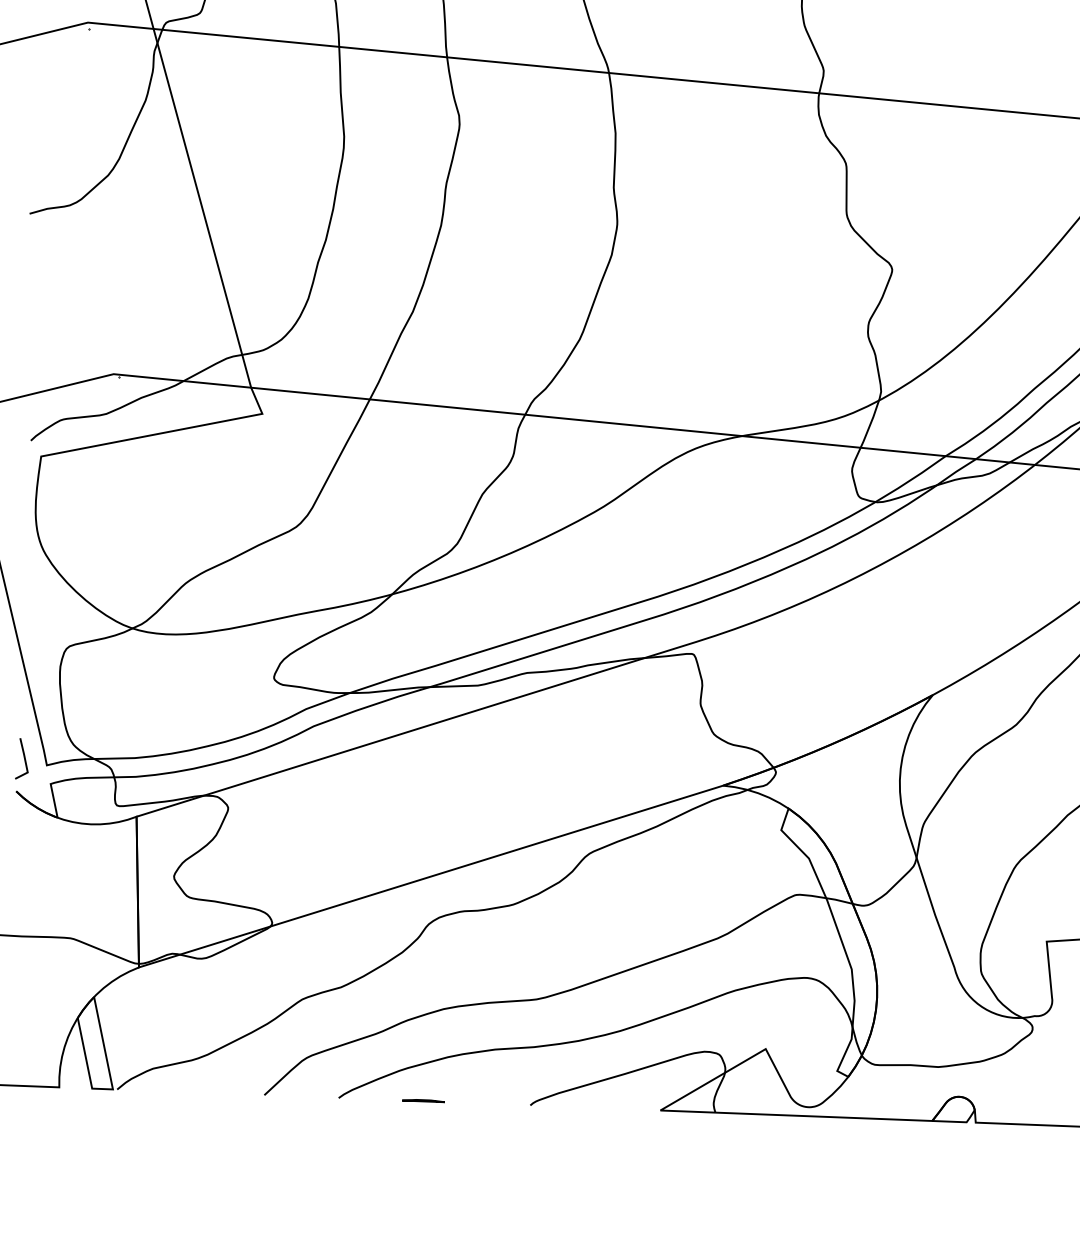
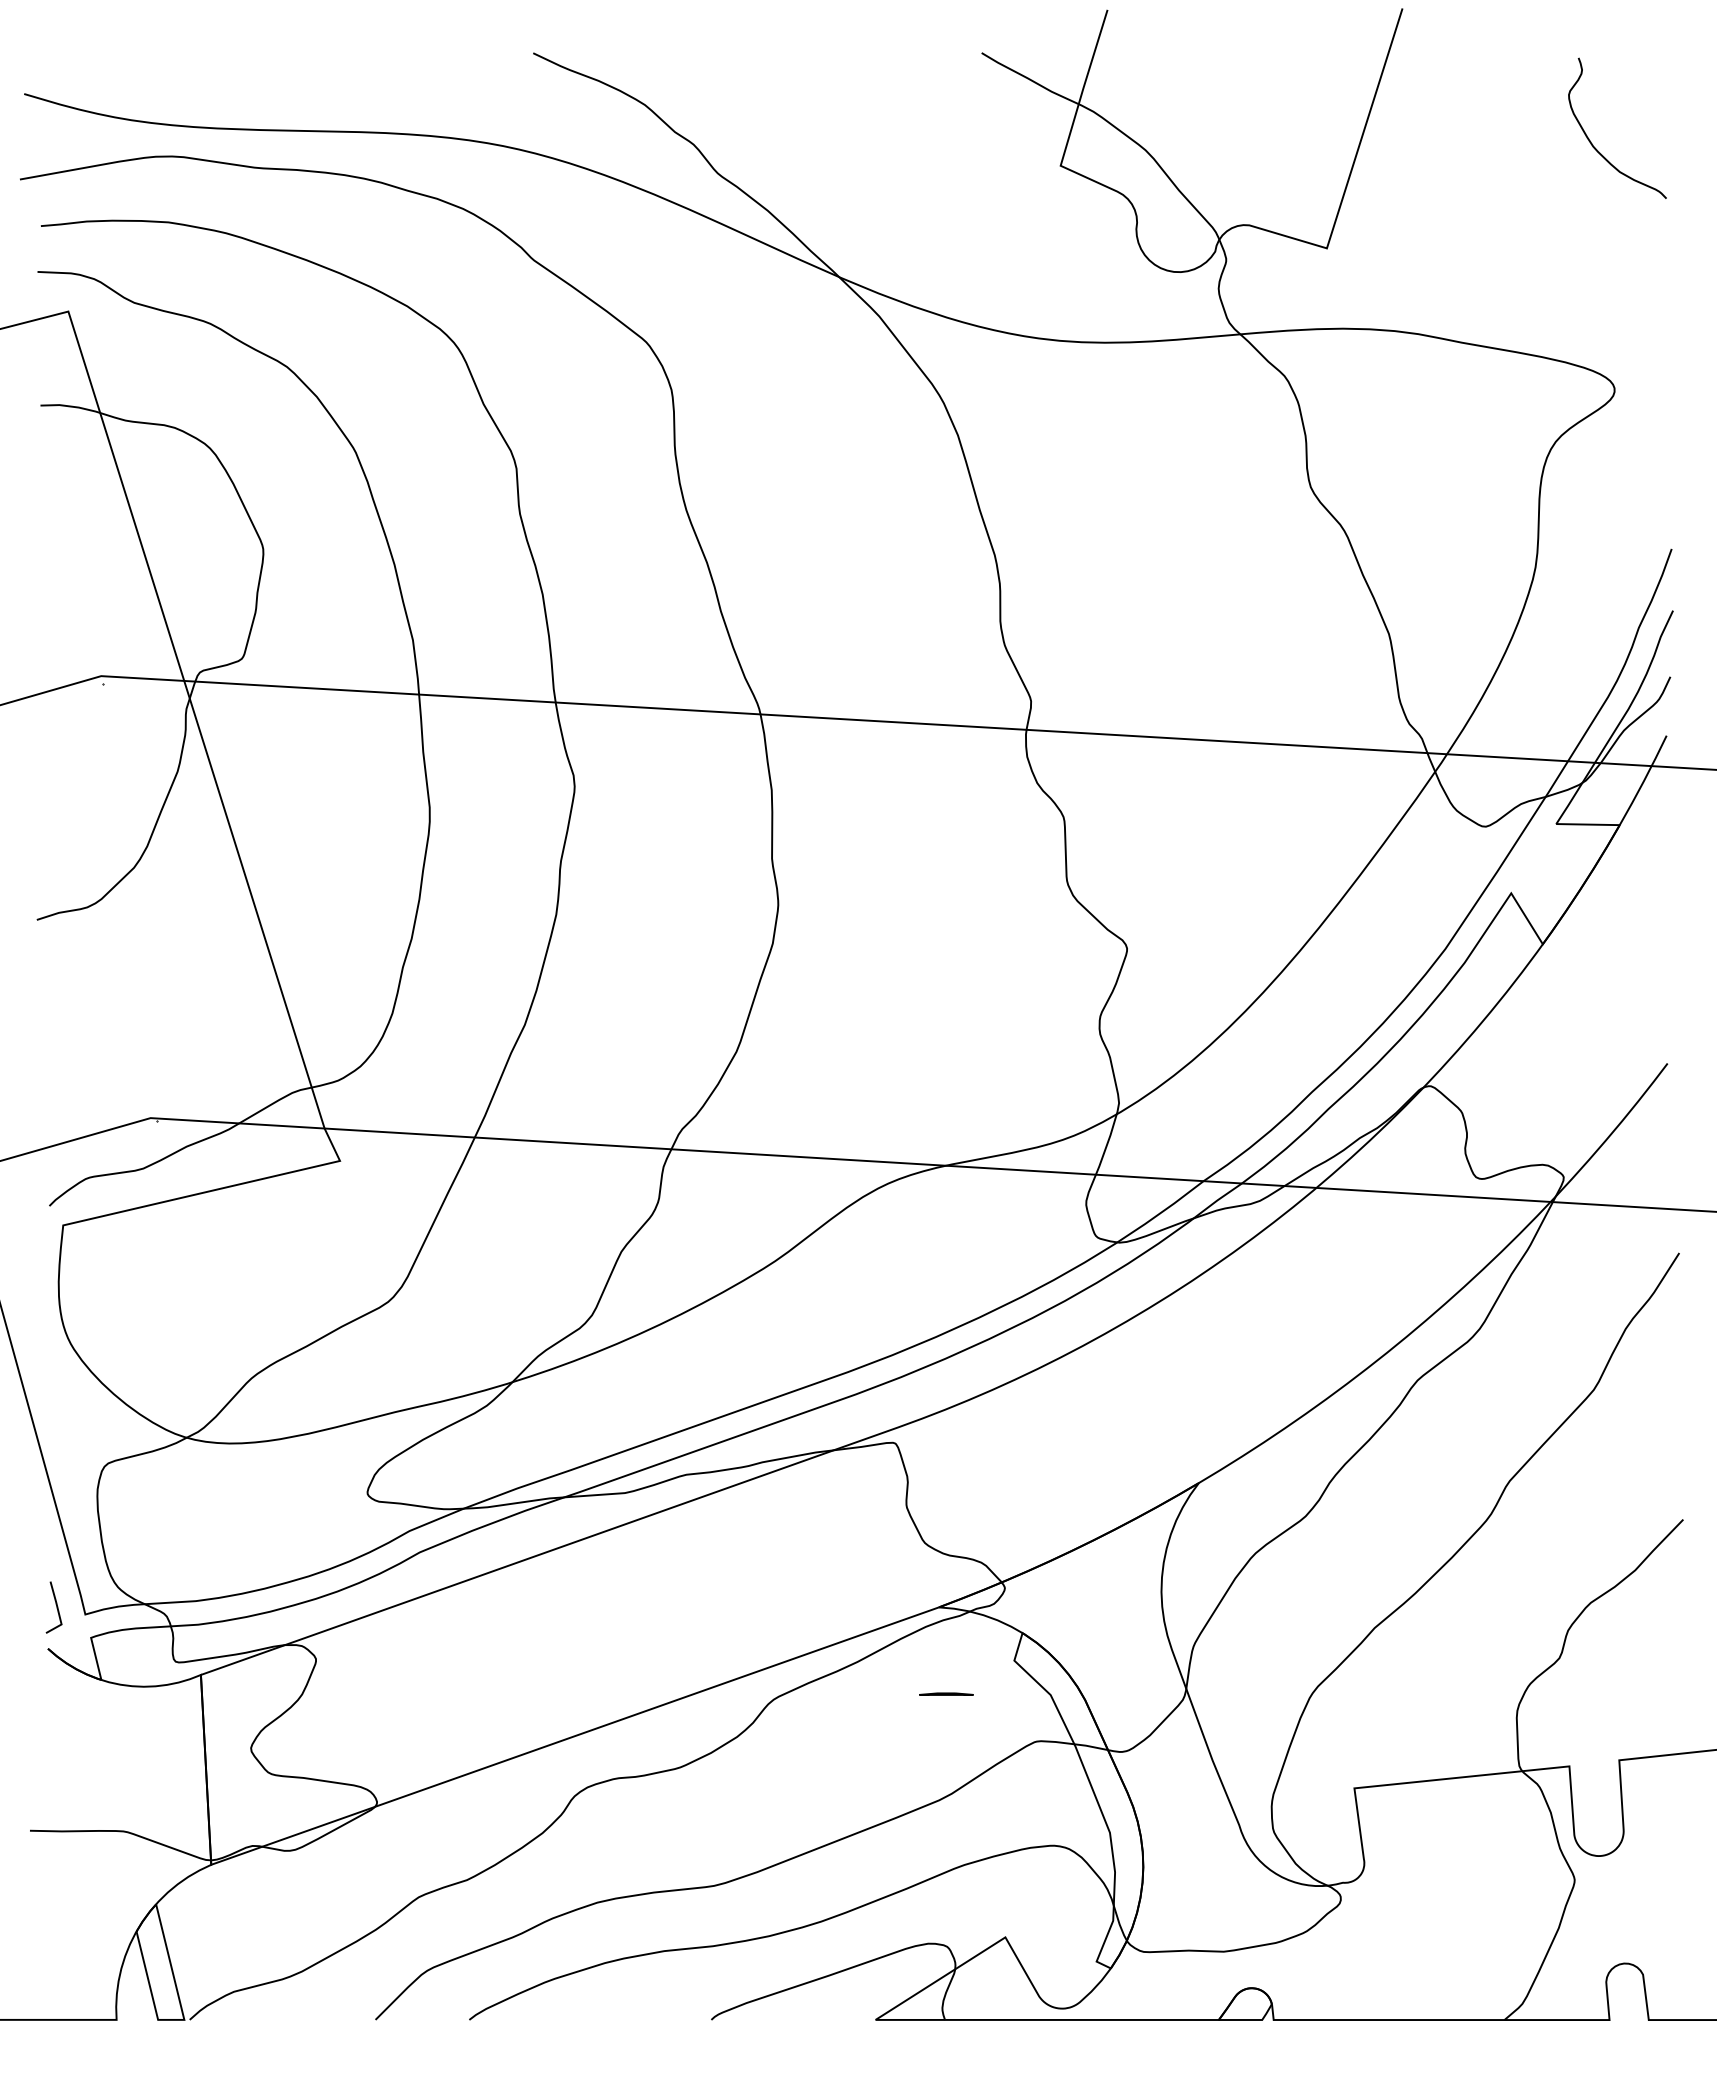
line: (423, 1100) -> (946, 1693), moved

